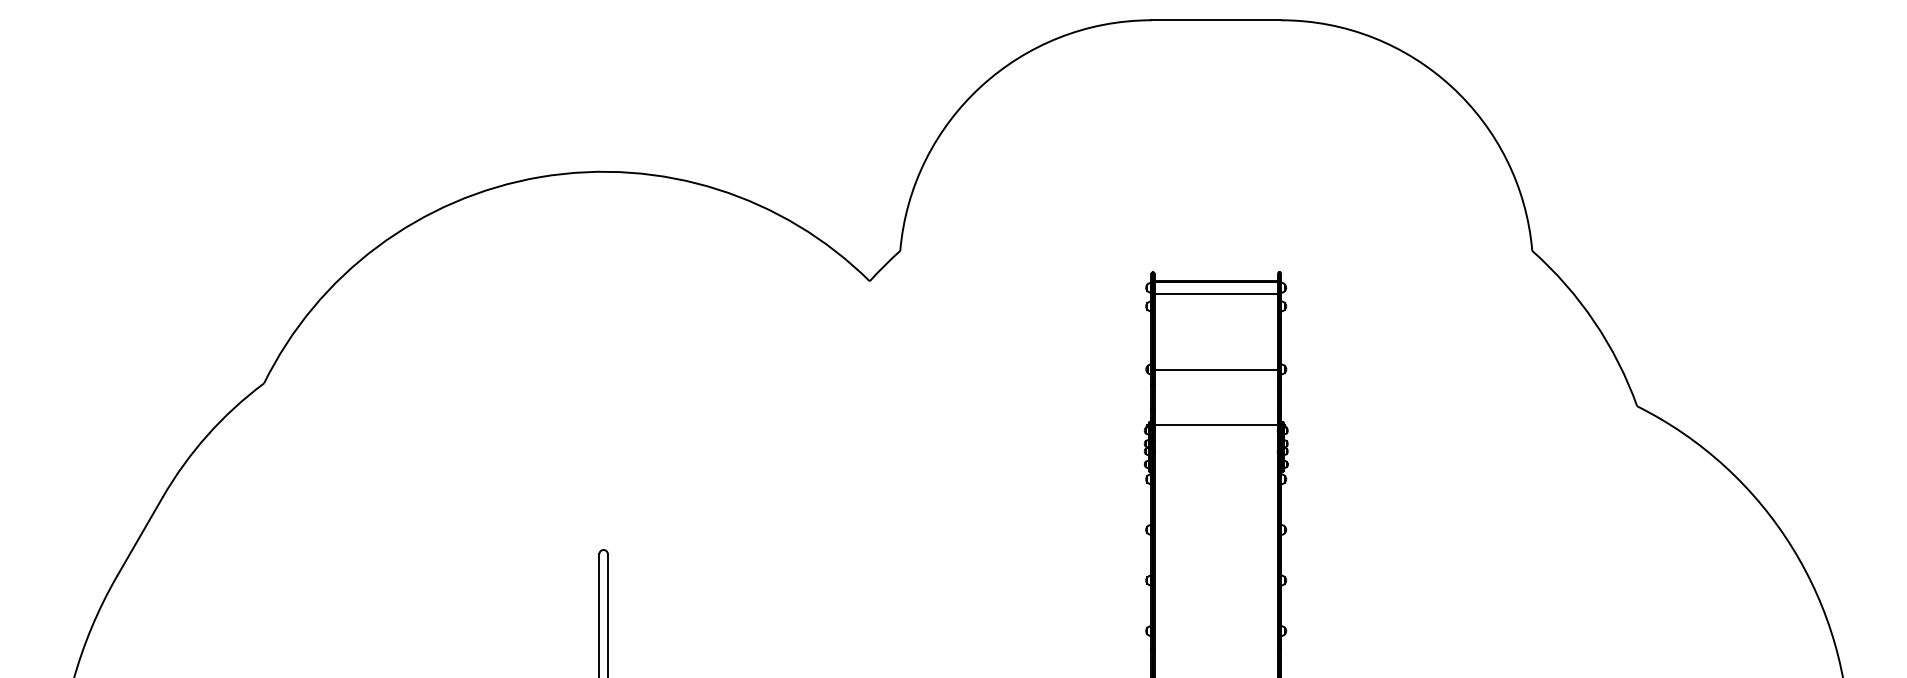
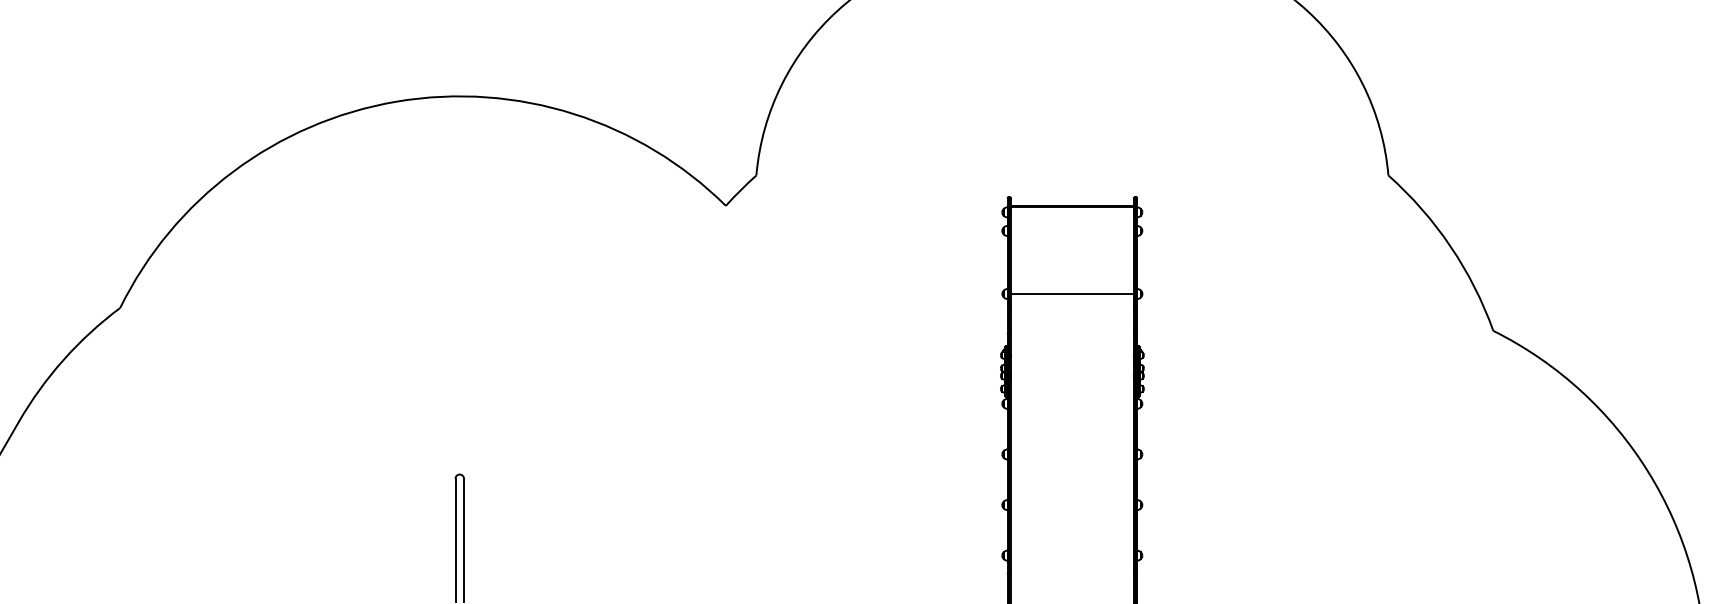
line: (1216, 294) -> (1072, 219), removed
line: (1216, 424) -> (1072, 349), removed

